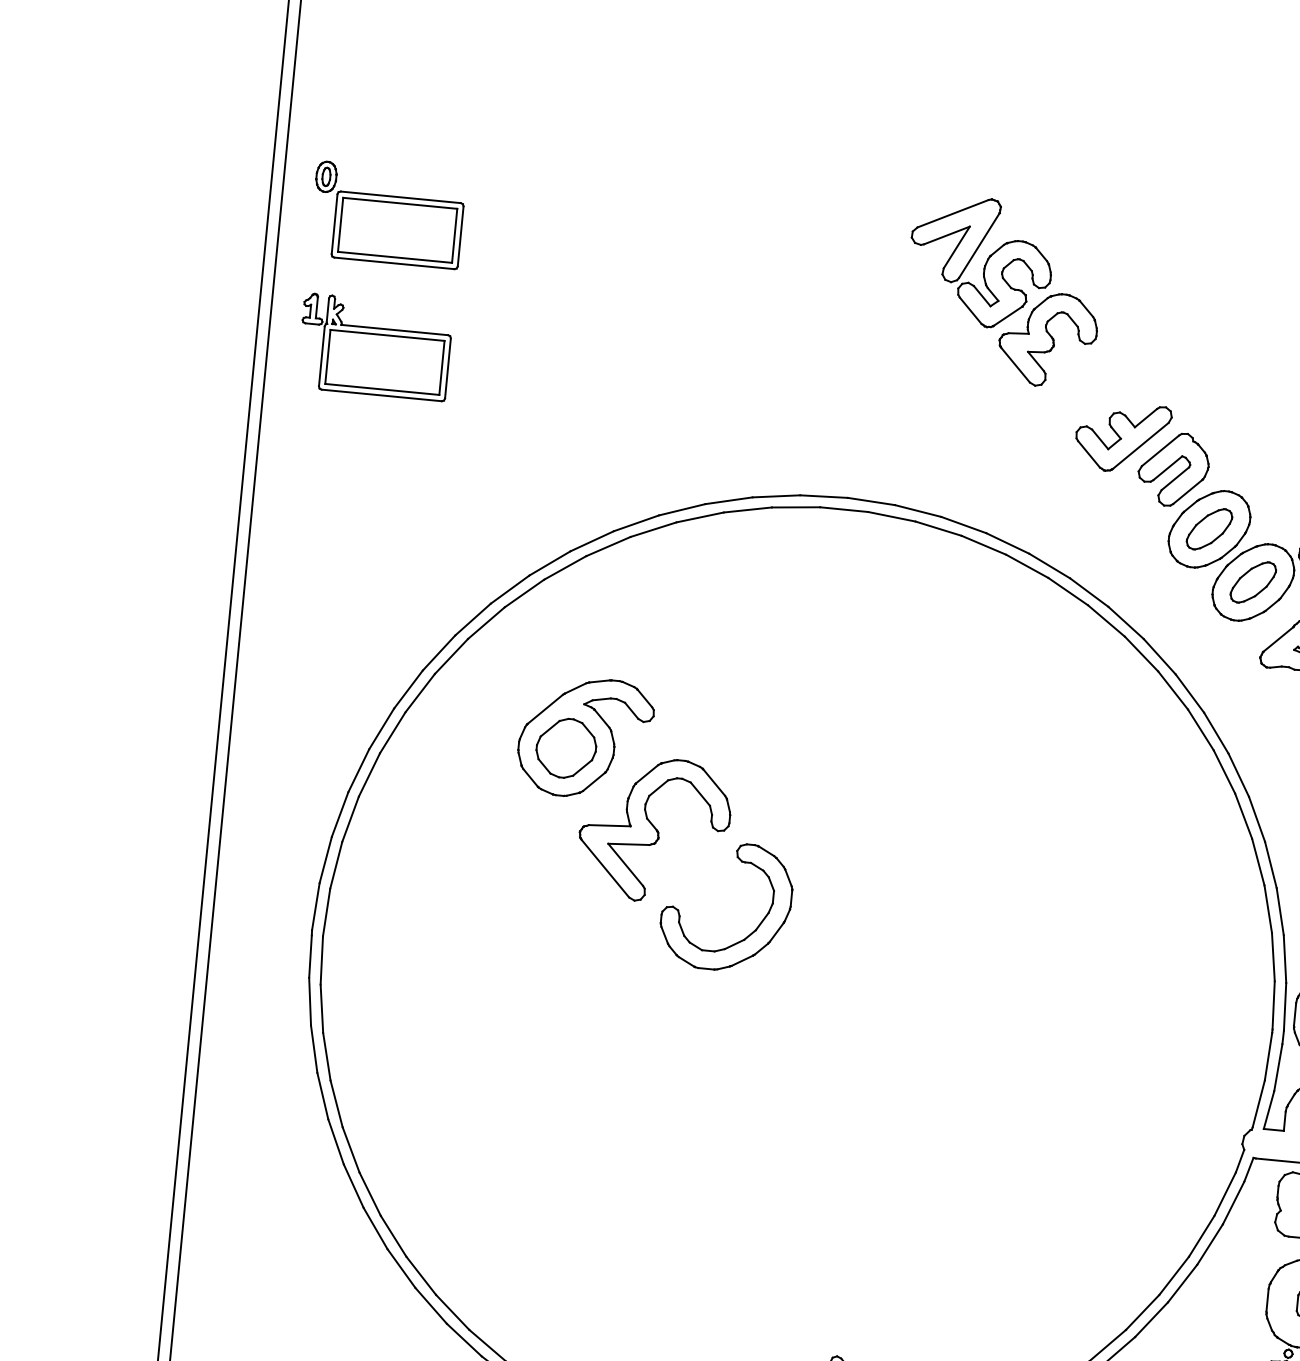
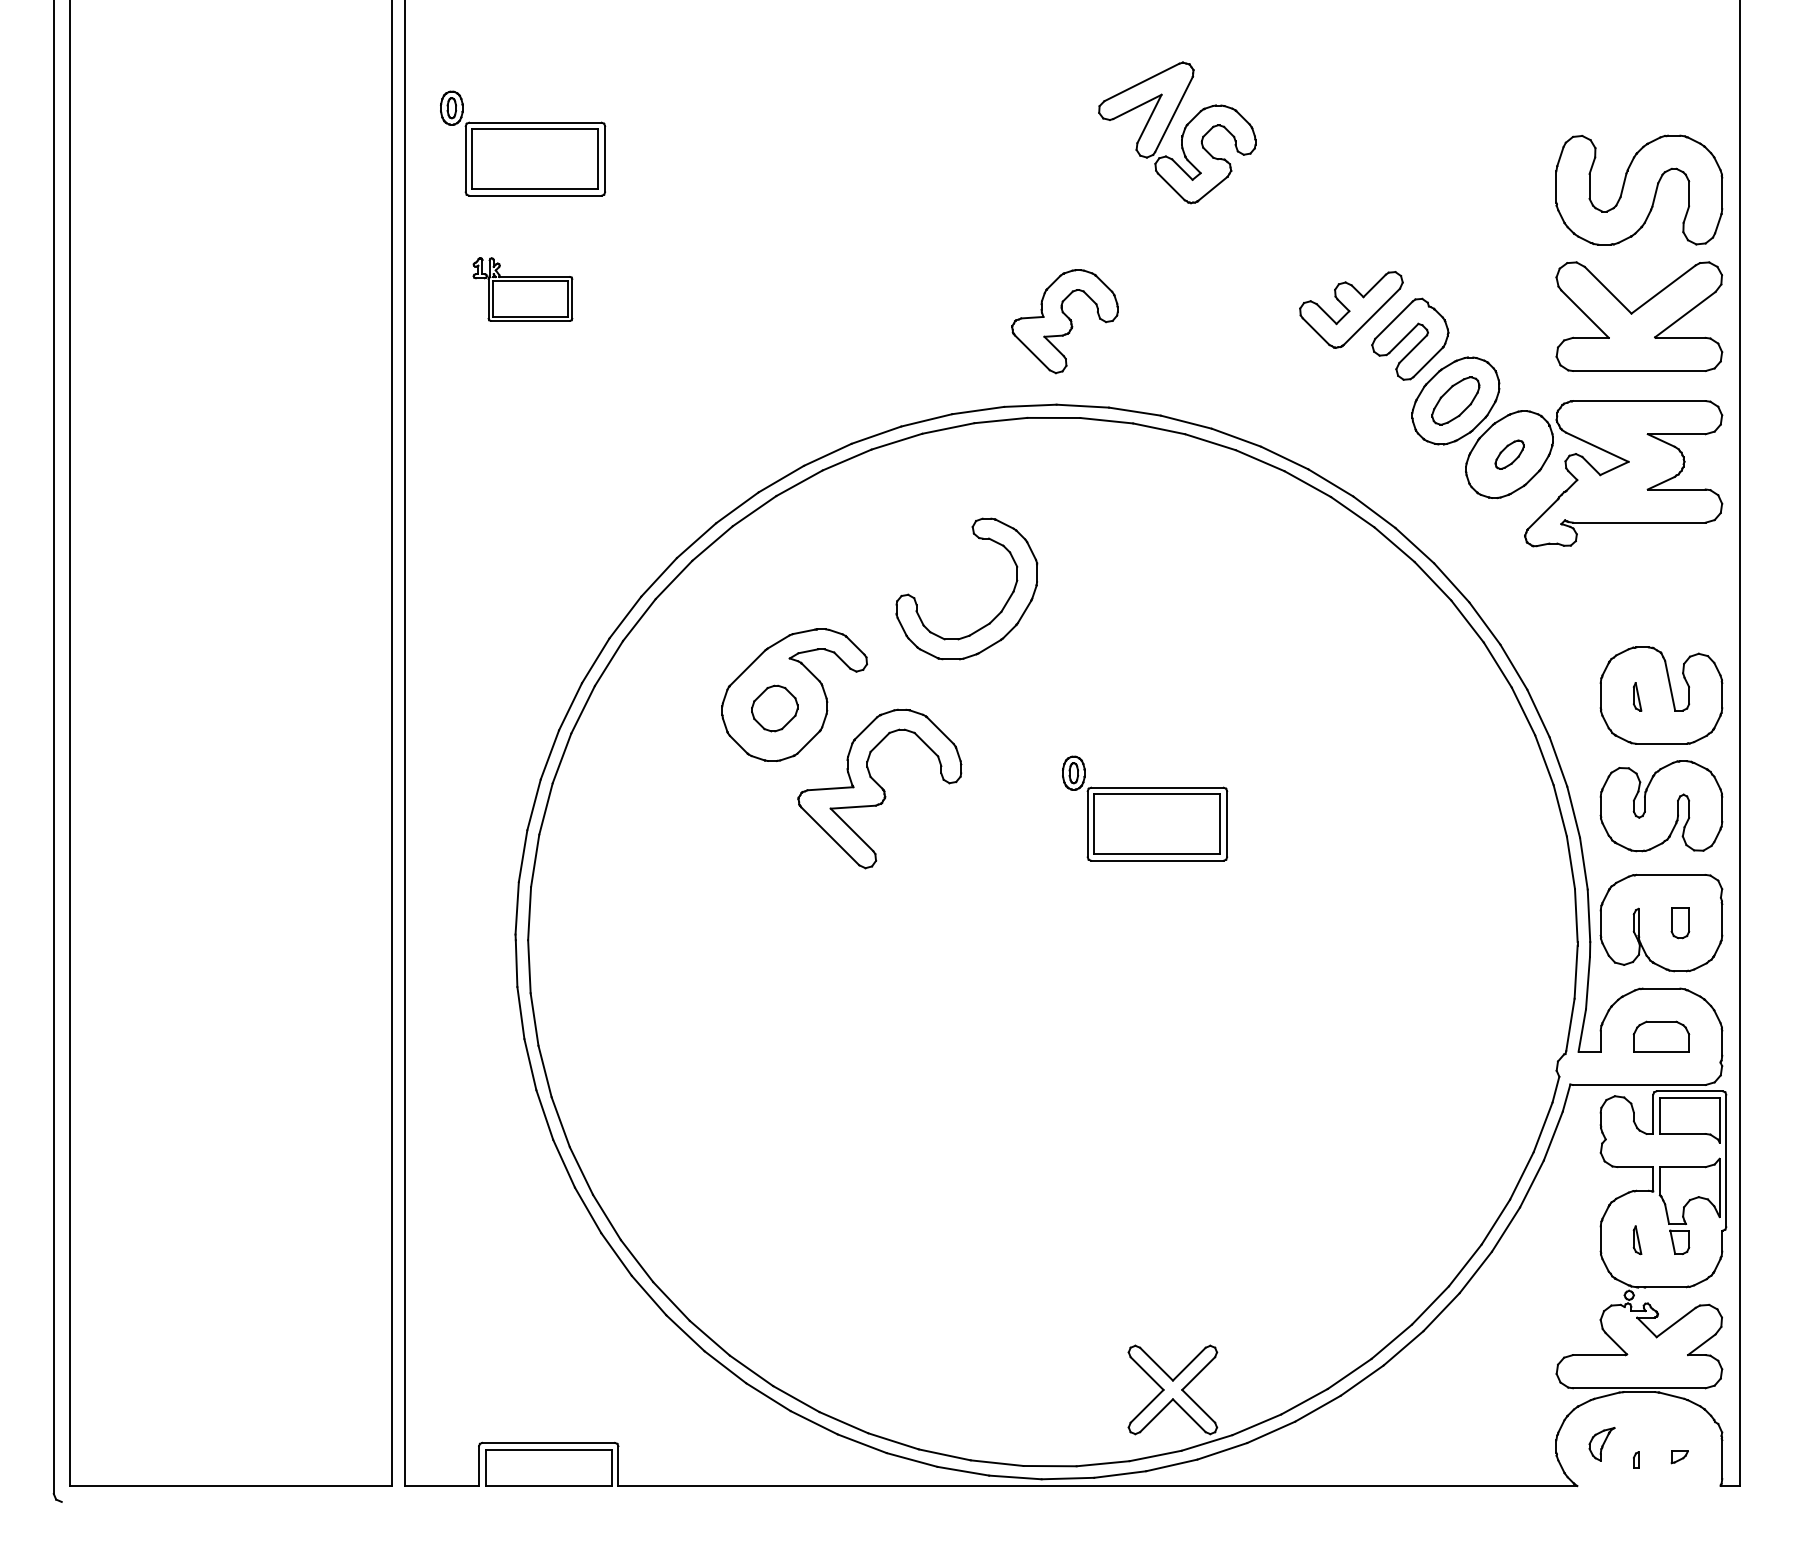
part: (1047, 339) -> (1064, 321), moved
part: (374, 347) -> (522, 289), size x0.6
part: (1253, 582) -> (1509, 454), size x0.6
part: (566, 748) -> (774, 708), size x0.7
part: (893, 871) -> (1145, 808), added
part: (750, 933) -> (995, 616), moved

